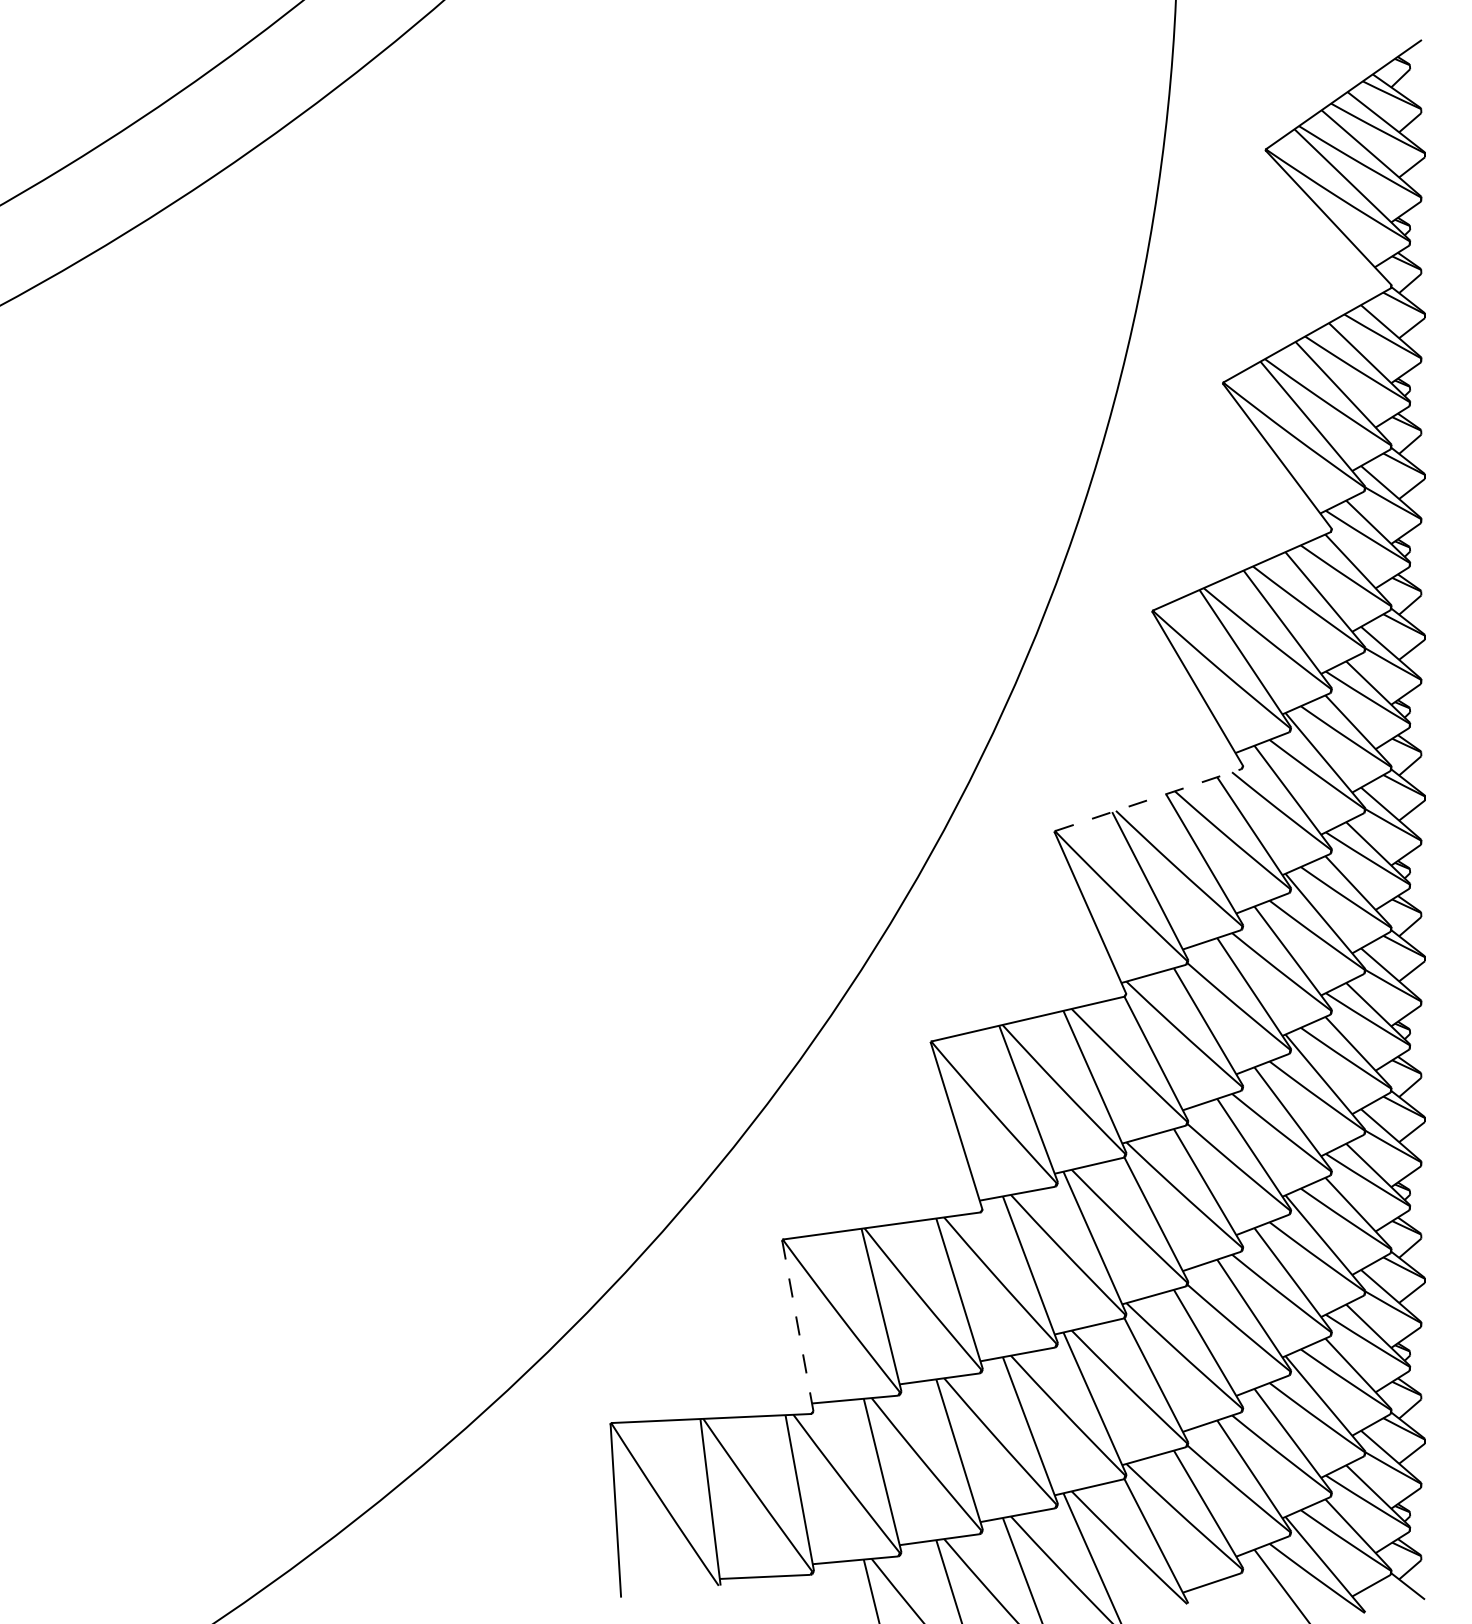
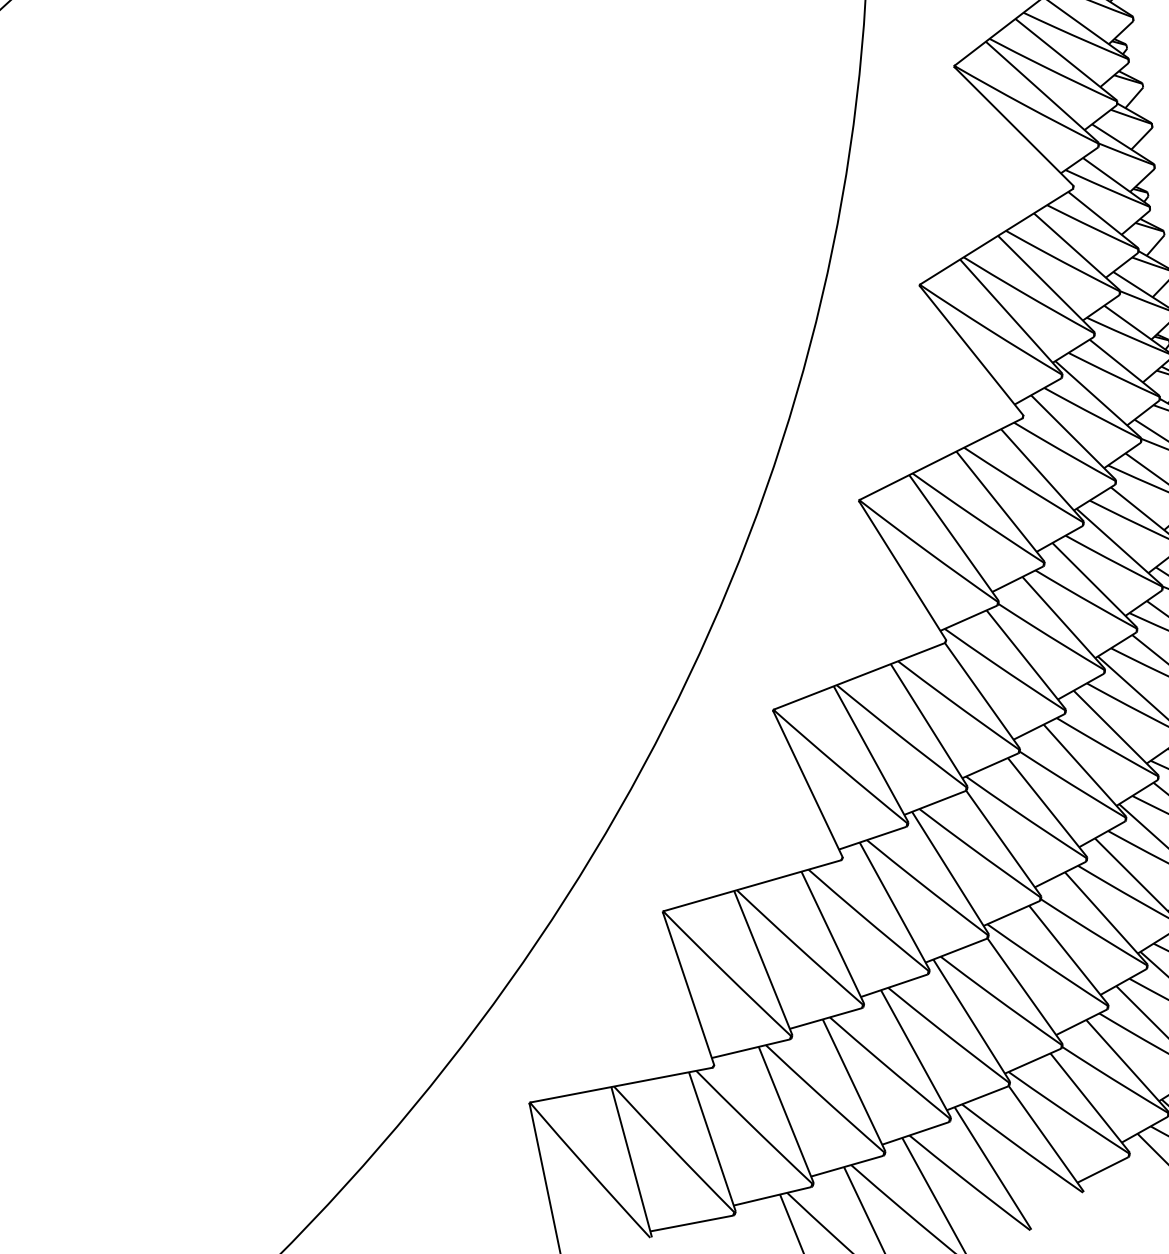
line: (1149, 799) -> (941, 458), dashed -> solid
line: (797, 1326) -> (688, 989), dashed -> solid

